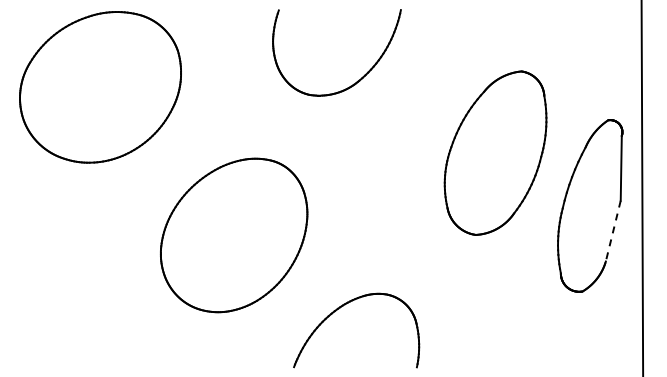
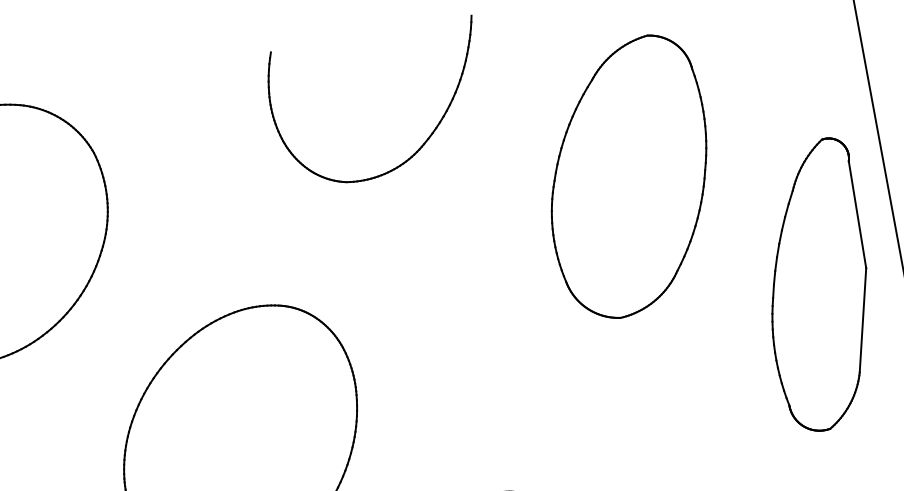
part: (357, 80) -> (420, 144), moved
part: (495, 152) -> (628, 176), moved
line: (613, 231) -> (863, 320), dashed -> solid

